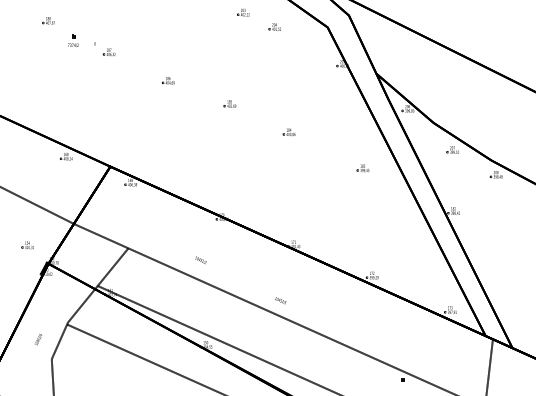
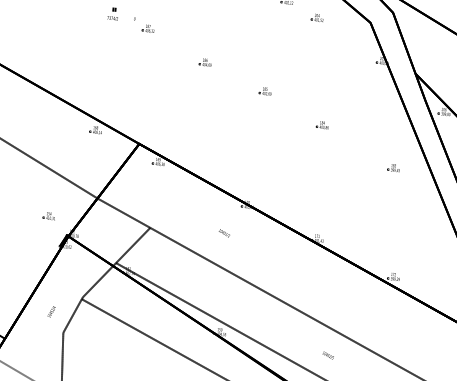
text: (200, 260) -> (224, 233), moved
text: (280, 300) -> (328, 355), moved

